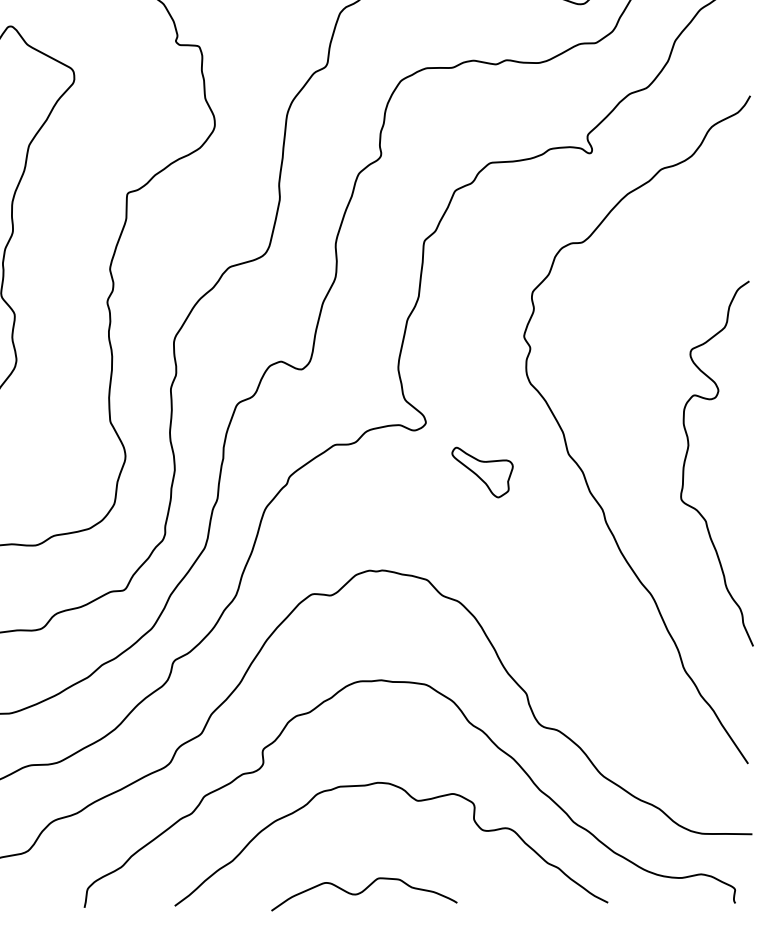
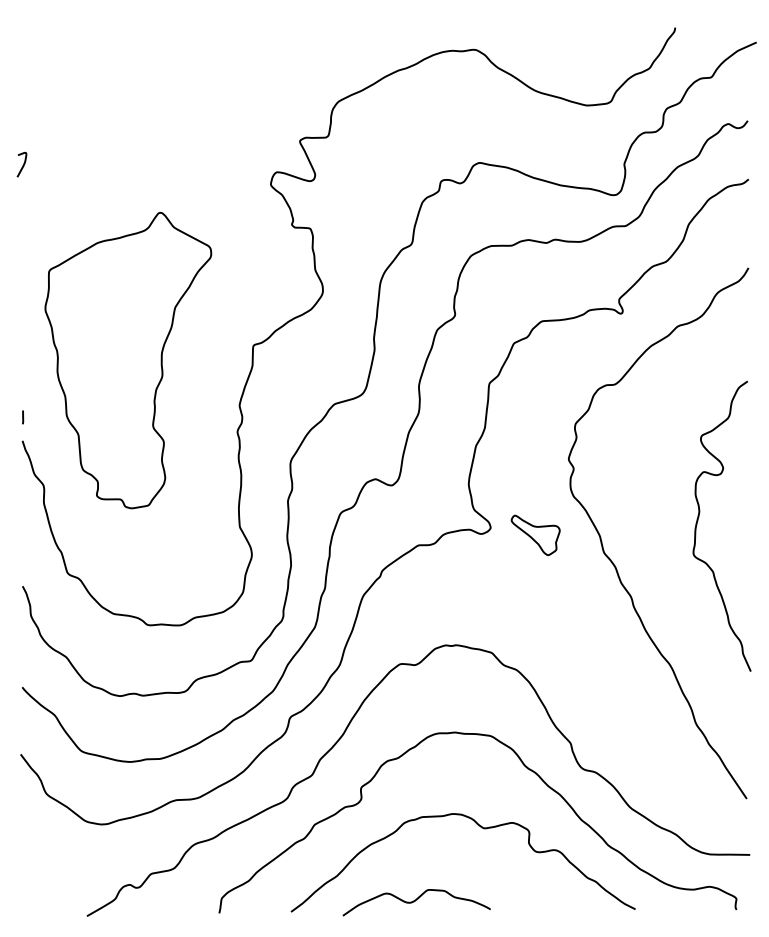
curve: (687, 457) -> (698, 521), moved
part: (482, 471) -> (535, 534), moved
curve: (362, 892) -> (415, 901), moved

